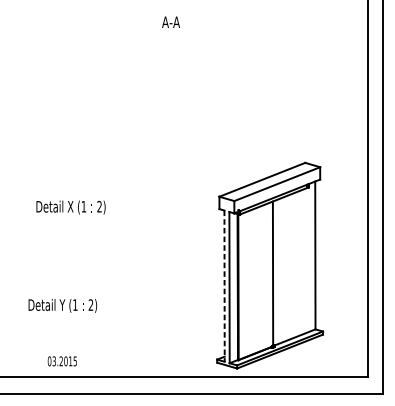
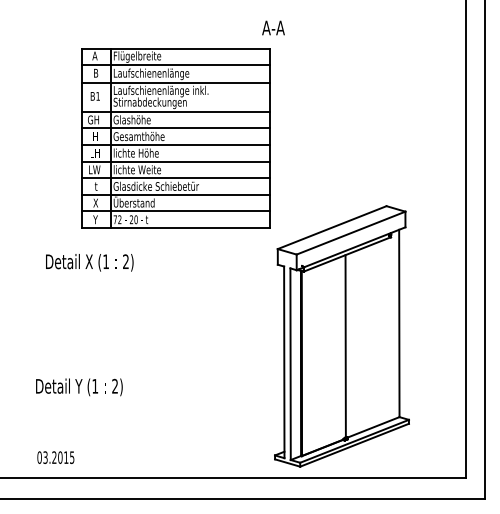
text: (171, 21) -> (273, 27), moved
part: (138, 109) -> (175, 138), added
line: (224, 286) -> (284, 362), dashed -> solid
text: (62, 361) -> (55, 457), moved

